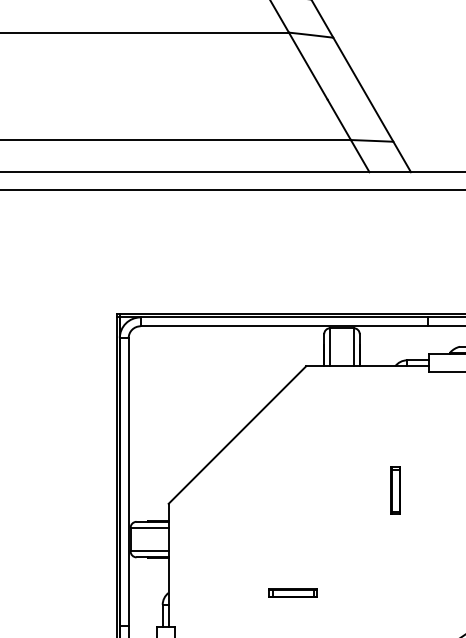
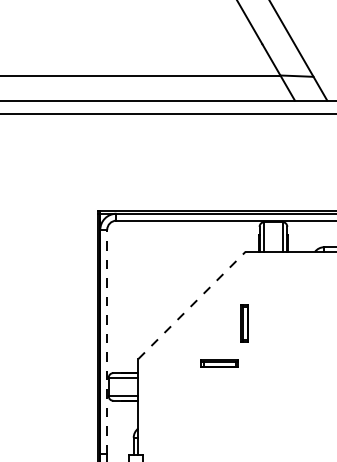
line: (237, 434) -> (192, 305), solid -> dashed
line: (128, 481) -> (107, 341), solid -> dashed
part: (395, 490) -> (245, 322), moved
part: (292, 592) -> (219, 363), moved

